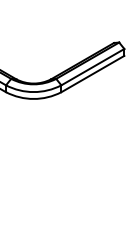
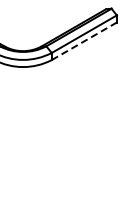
line: (93, 73) -> (84, 40), solid -> dashed

